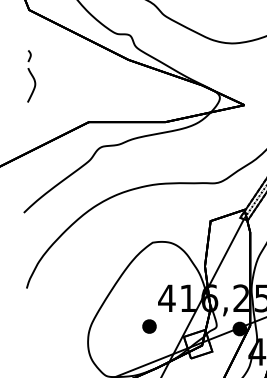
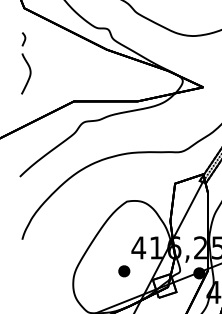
part: (31, 76) -> (26, 63), size x1.43

